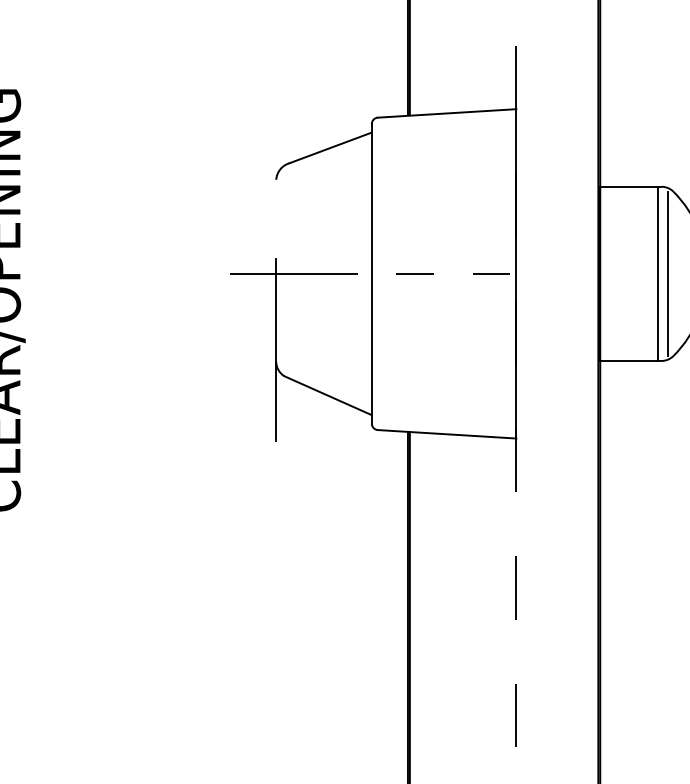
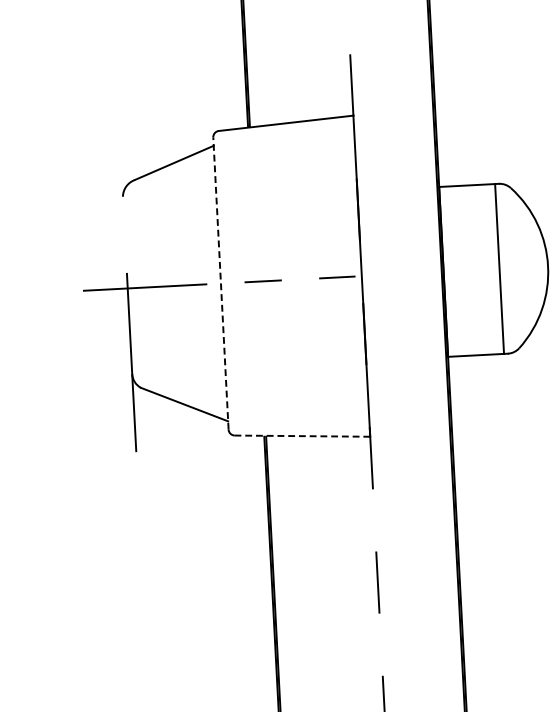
line: (371, 273) -> (220, 283), solid -> dashed
line: (668, 273) -> (510, 268), removed
line: (446, 434) -> (301, 436), solid -> dashed

